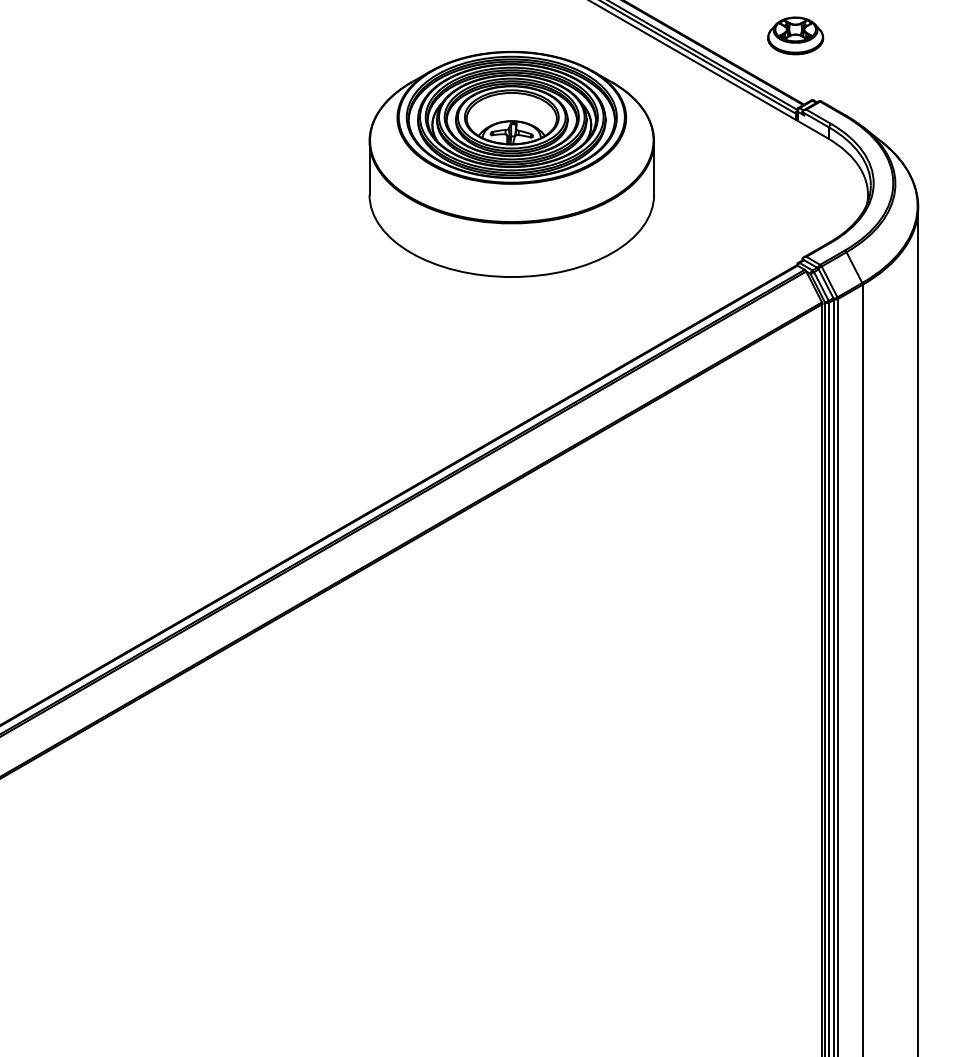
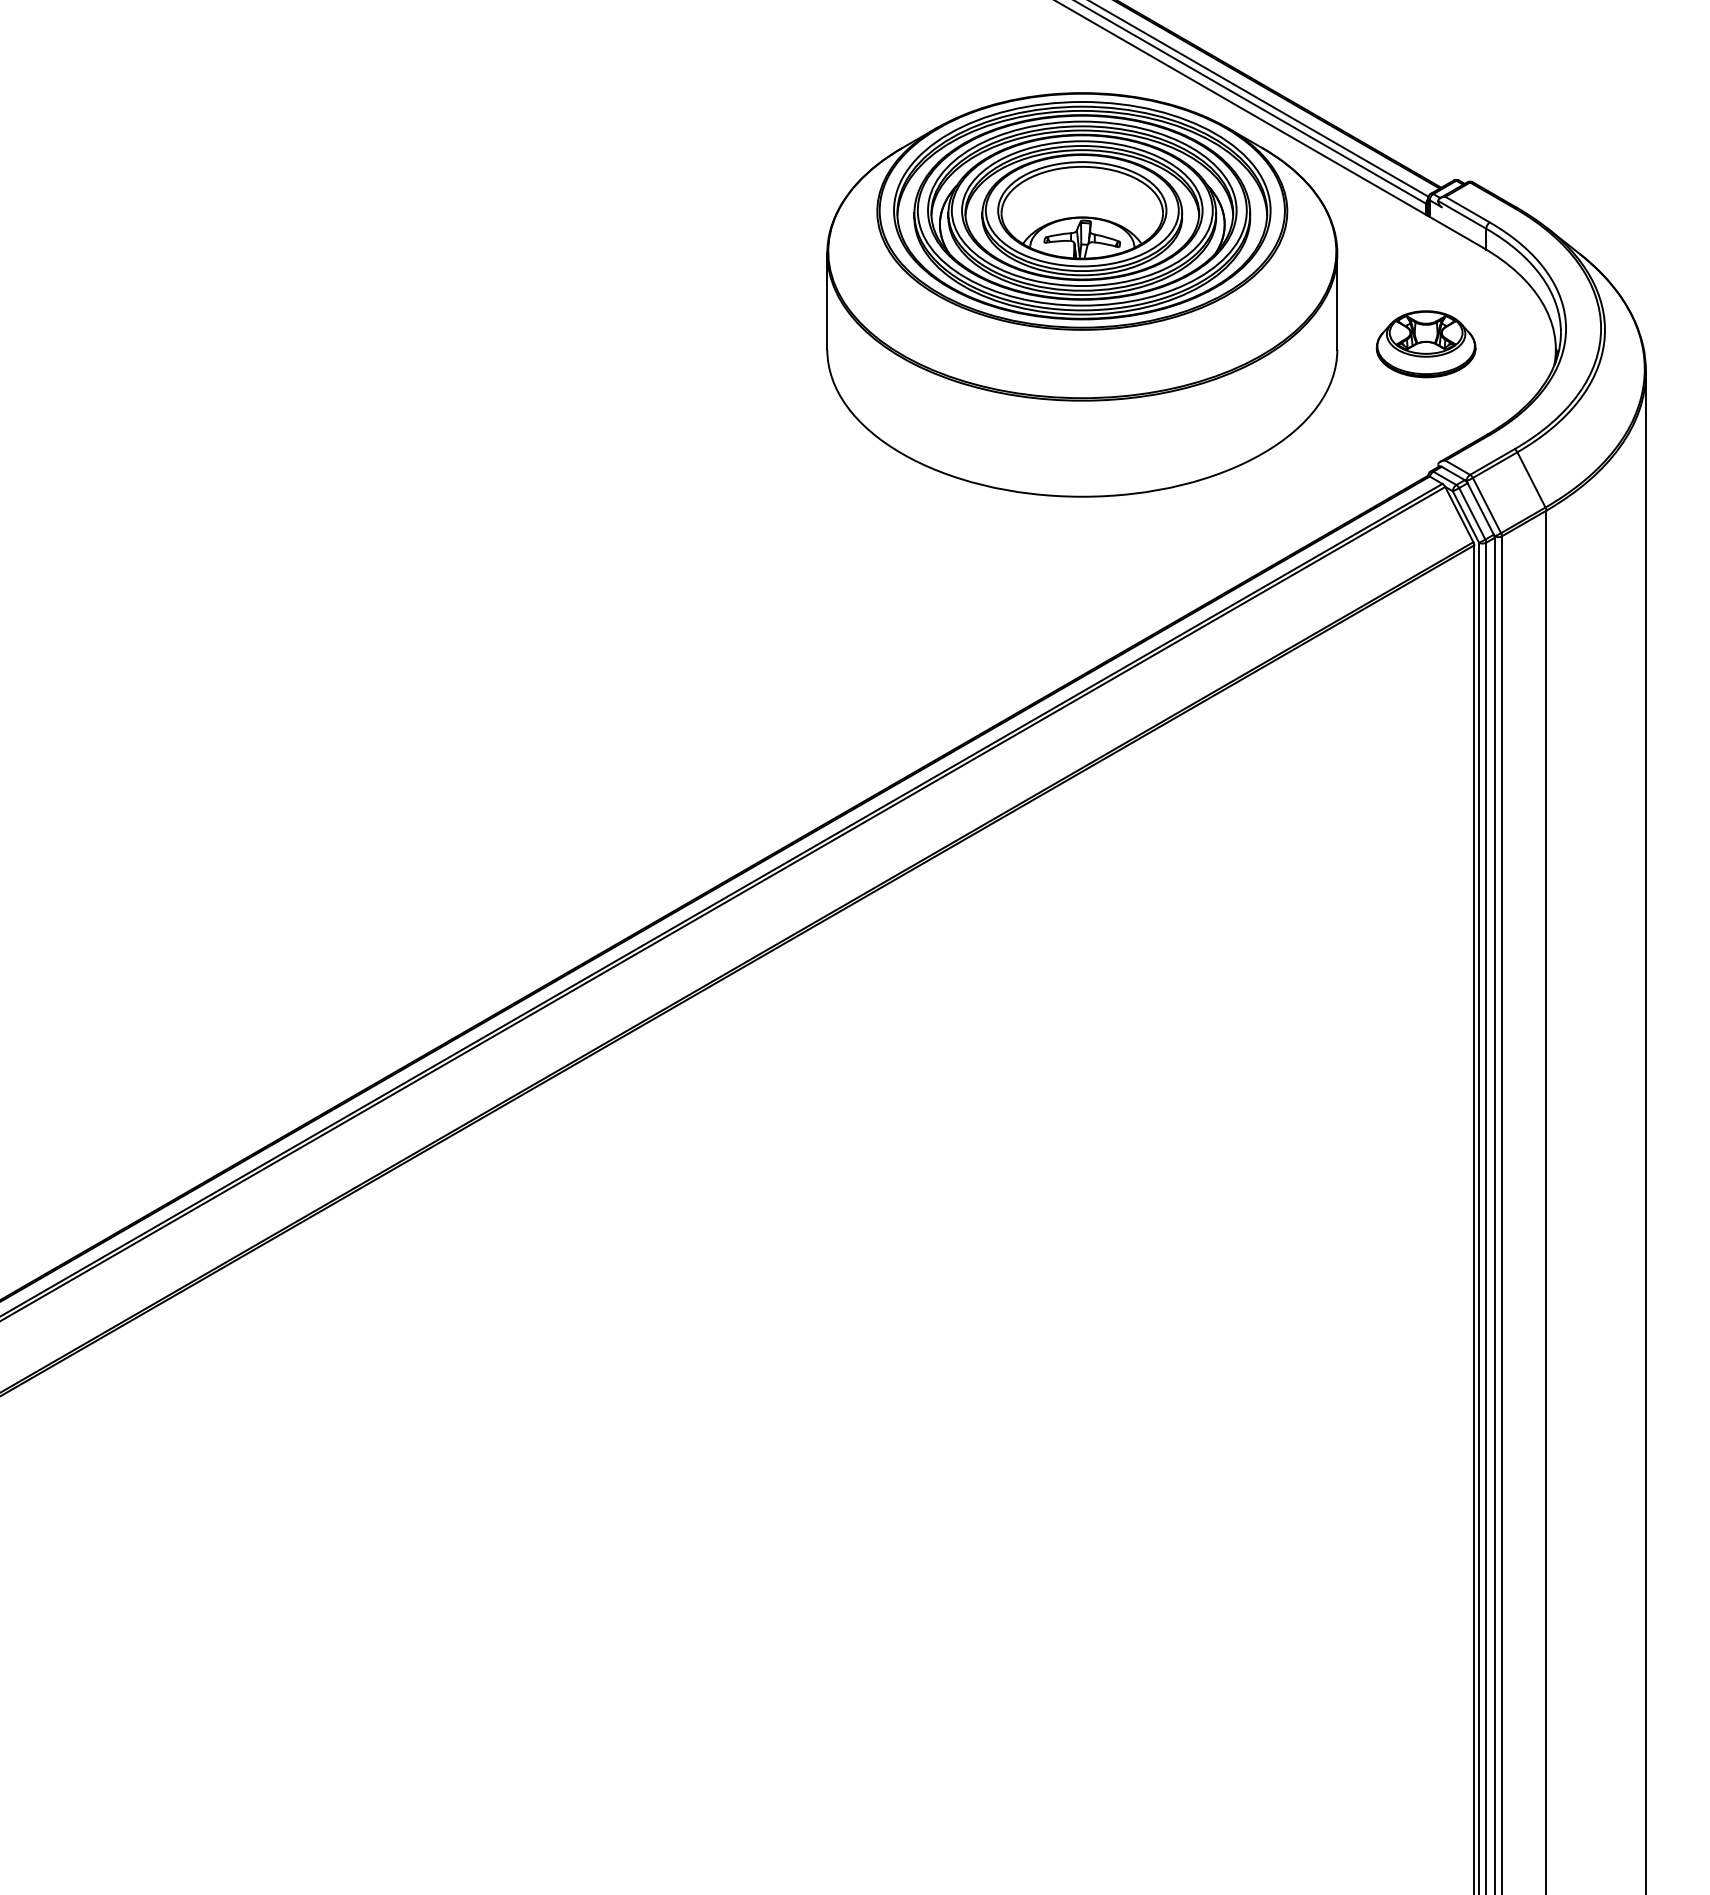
part: (795, 35) -> (1425, 343), moved
part: (511, 164) -> (1081, 295), moved

